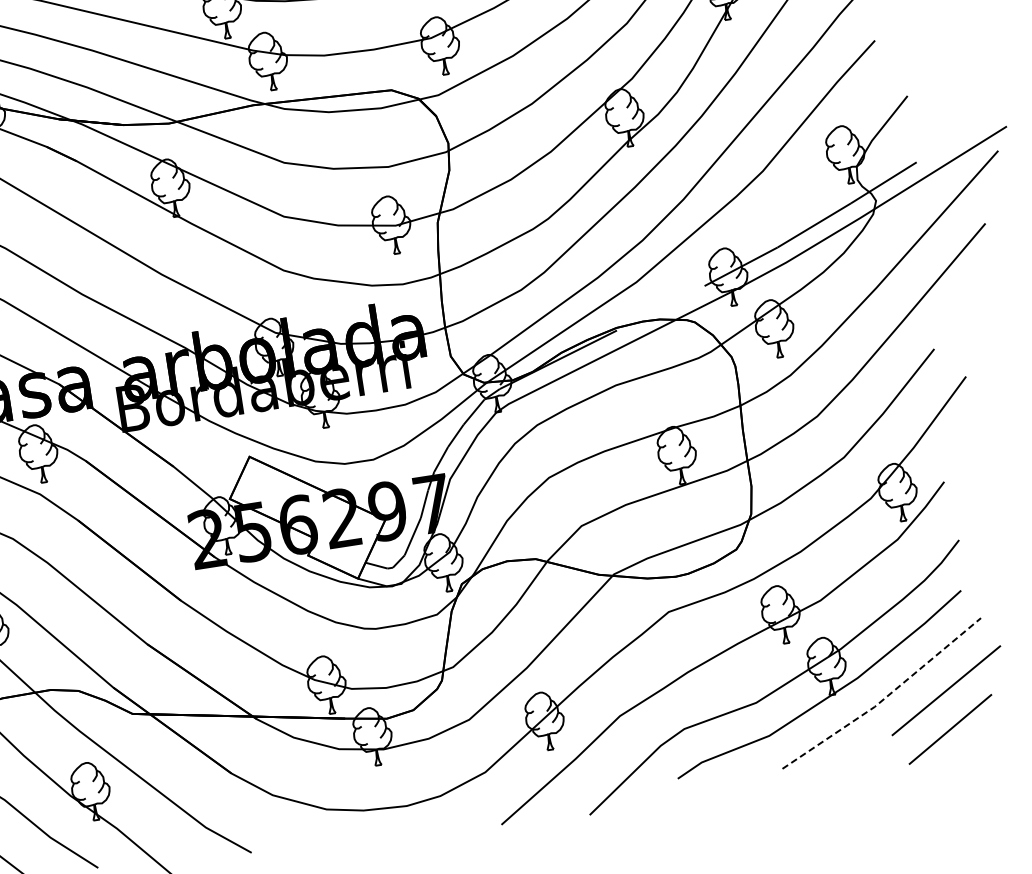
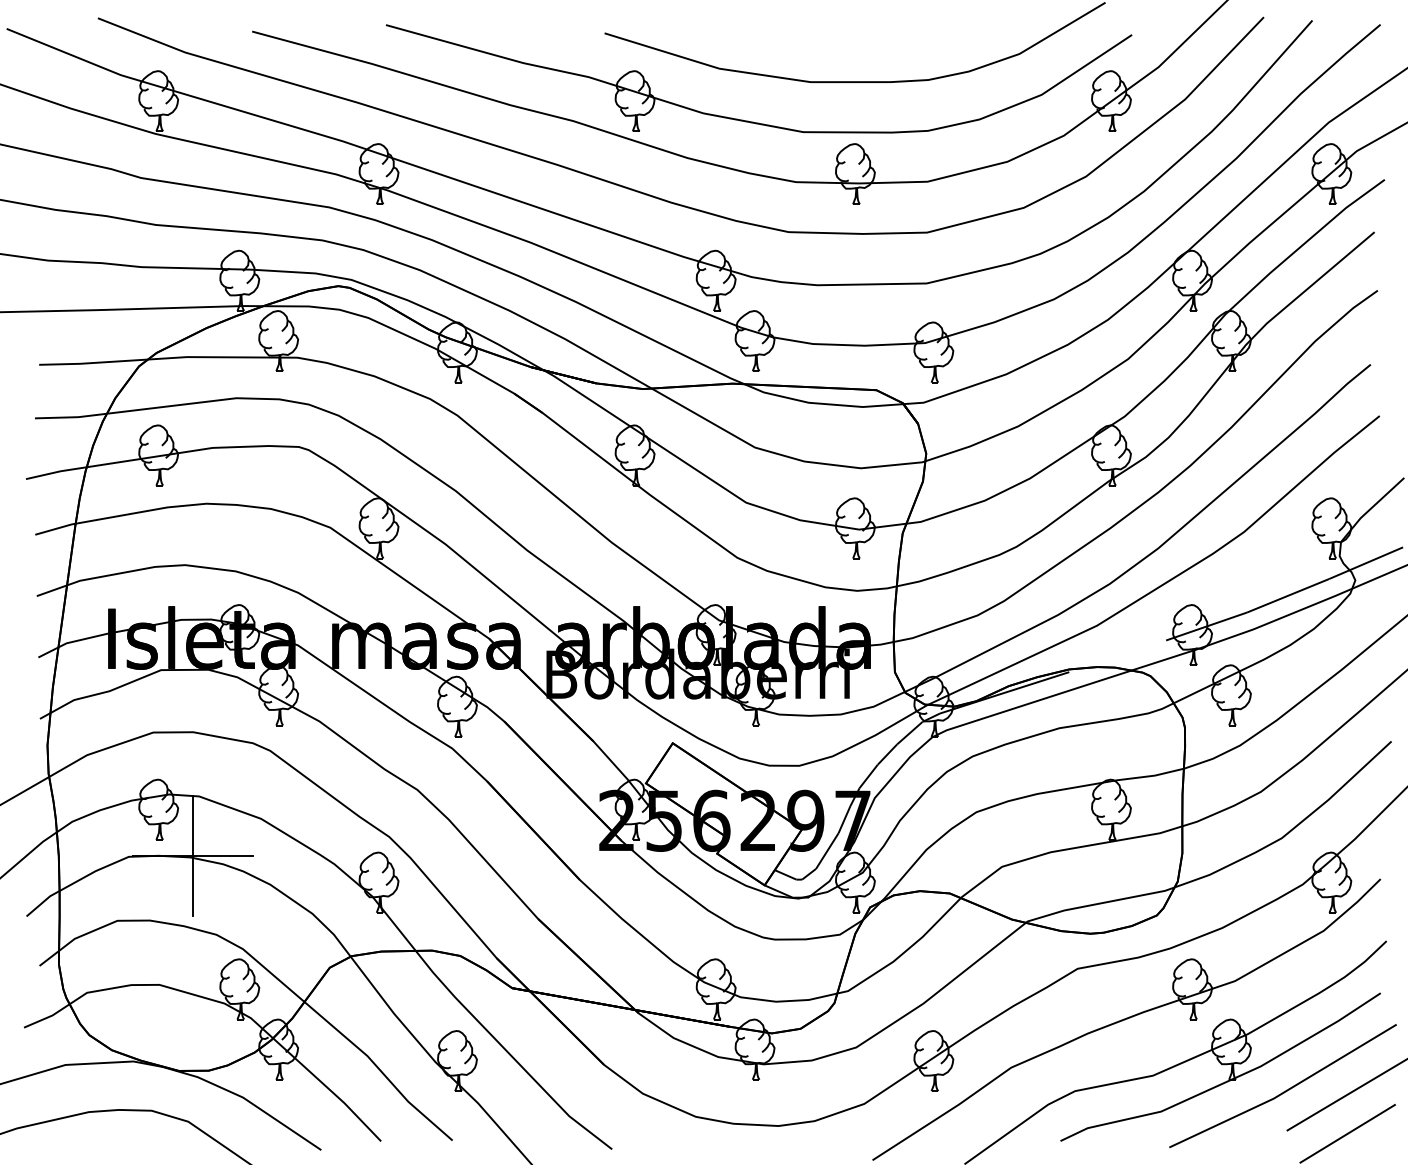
line: (884, 698) -> (1285, 1091), dashed -> solid

